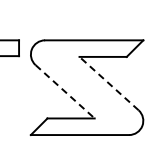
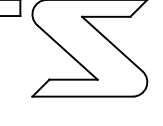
line: (109, 83) -> (112, 43), dashed -> solid
line: (65, 91) -> (67, 52), dashed -> solid

